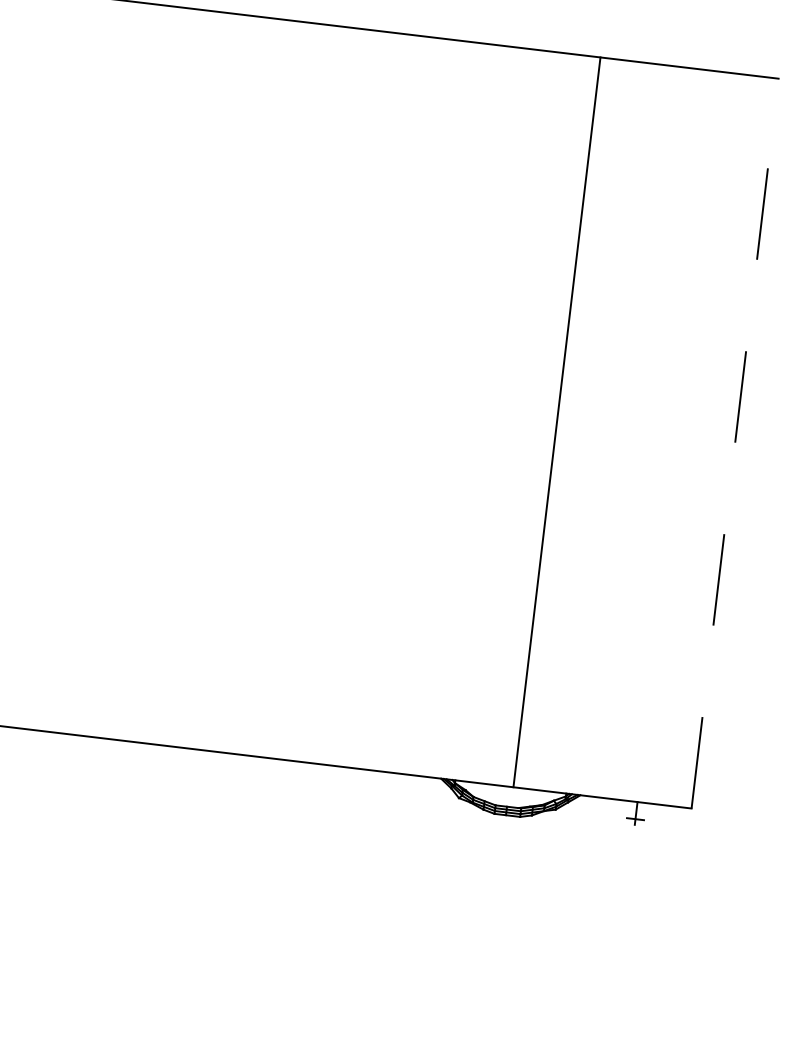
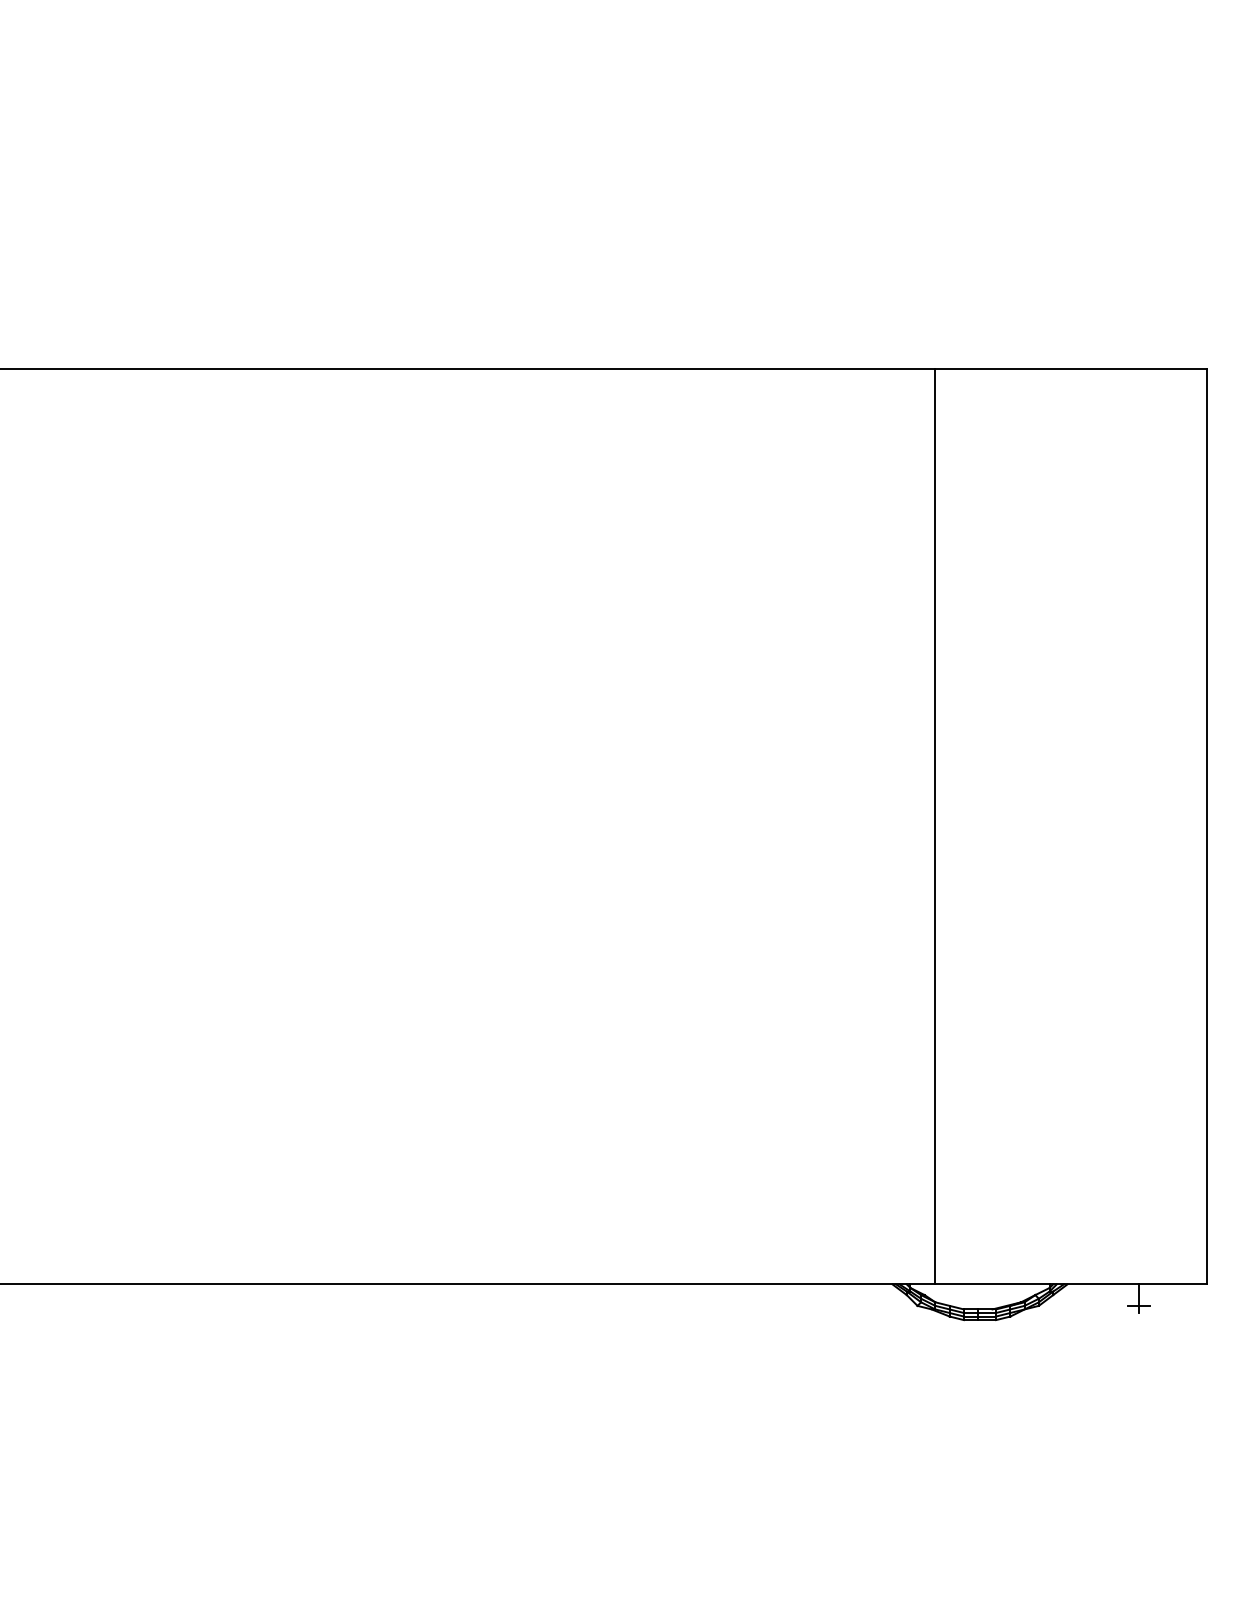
line: (557, 422) -> (935, 826), moved
line: (734, 443) -> (1206, 826), dashed -> solid

